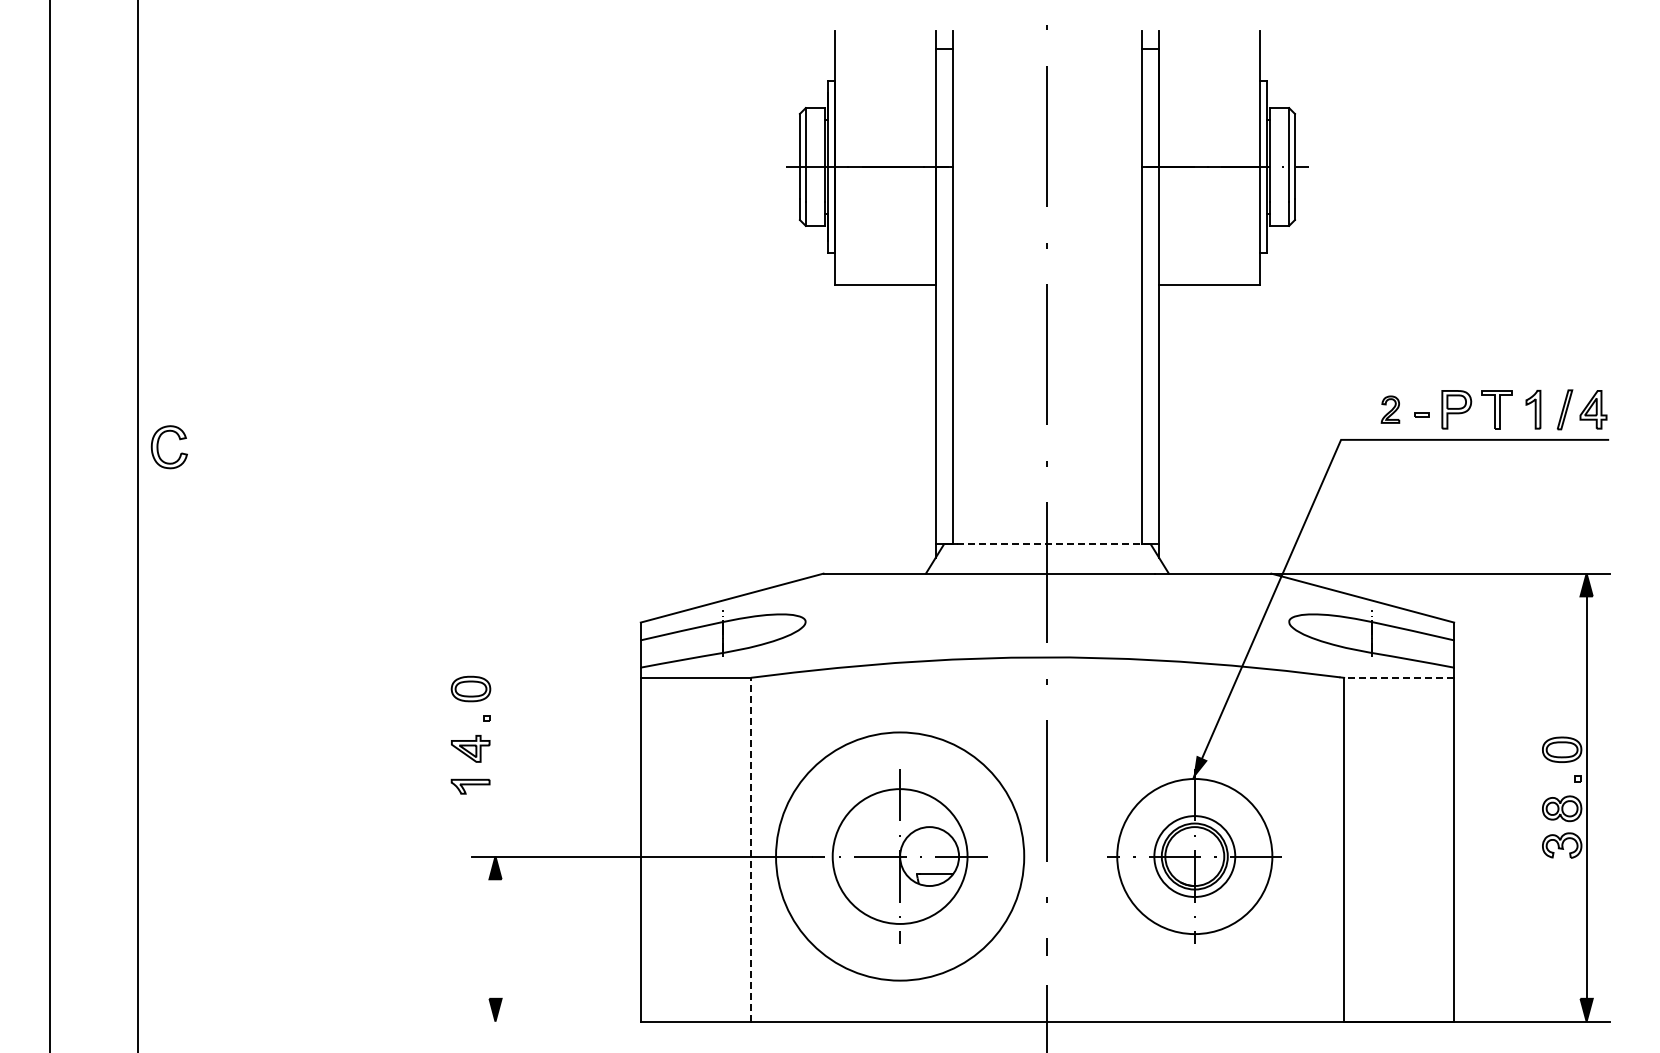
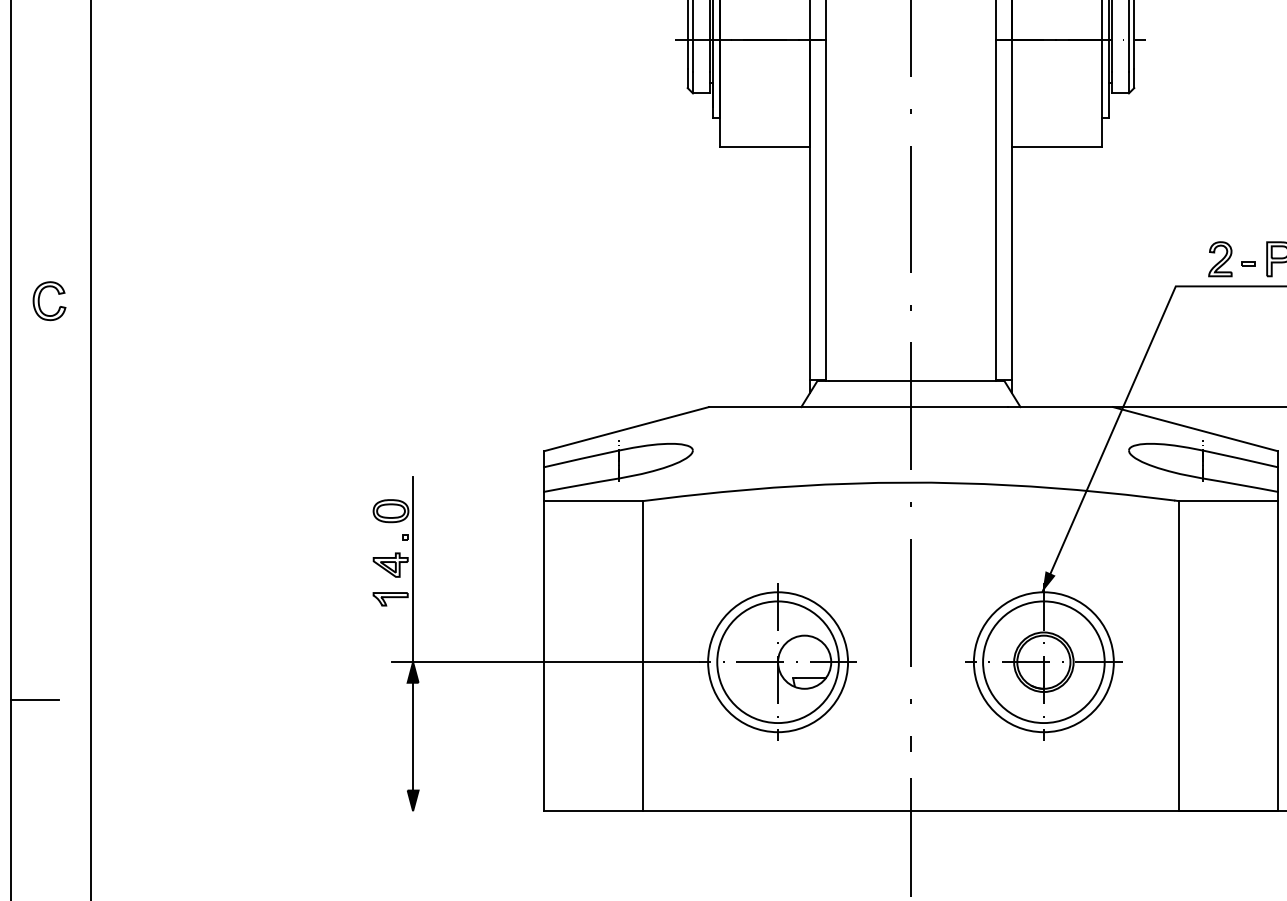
part: (1390, 409) -> (1220, 259), size x1.43
part: (158, 447) -> (39, 301), moved
line: (1053, 544) -> (916, 380), dashed -> solid
line: (1399, 677) -> (1228, 500), dashed -> solid
line: (495, 753) -> (413, 569), added
line: (750, 849) -> (643, 655), dashed -> solid
circle: (899, 856) -> (777, 662), size x0.62
circle: (1194, 856) -> (1043, 662), size x1.67
line: (75, 898) -> (34, 700), added
line: (495, 938) -> (413, 736), added

